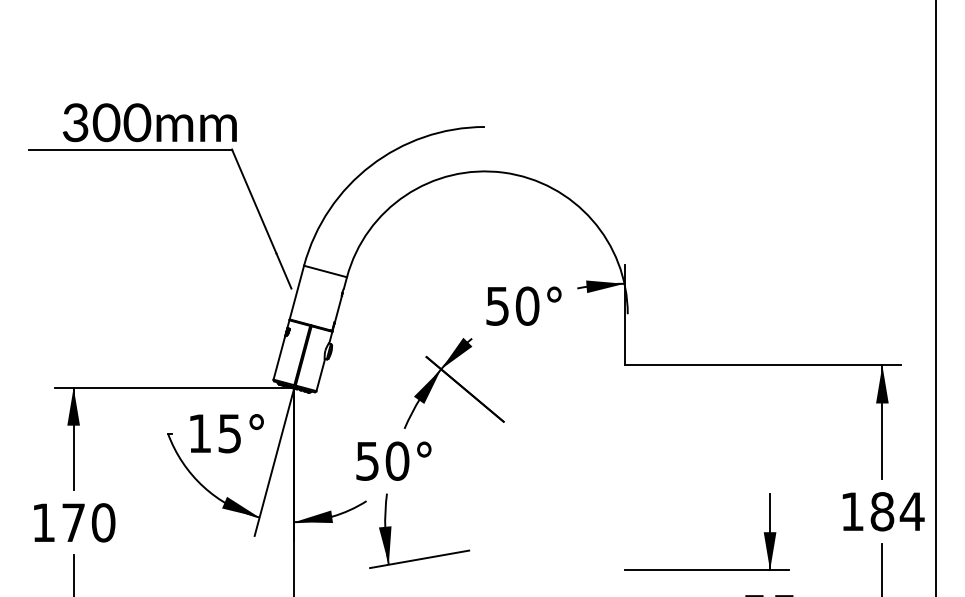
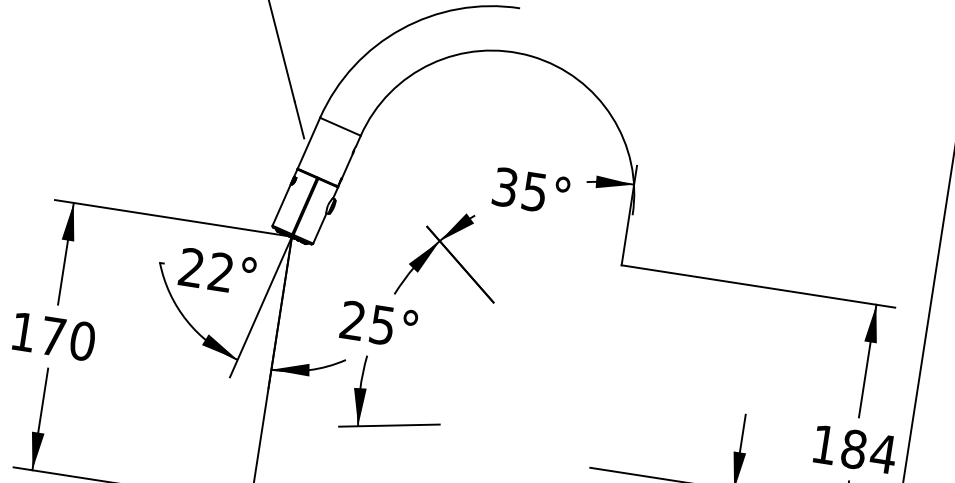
text: (512, 305) -> (520, 188), 50° -> 35°
text: (214, 433) -> (205, 269), 15° -> 22°
text: (382, 460) -> (367, 322), 50° -> 25°

